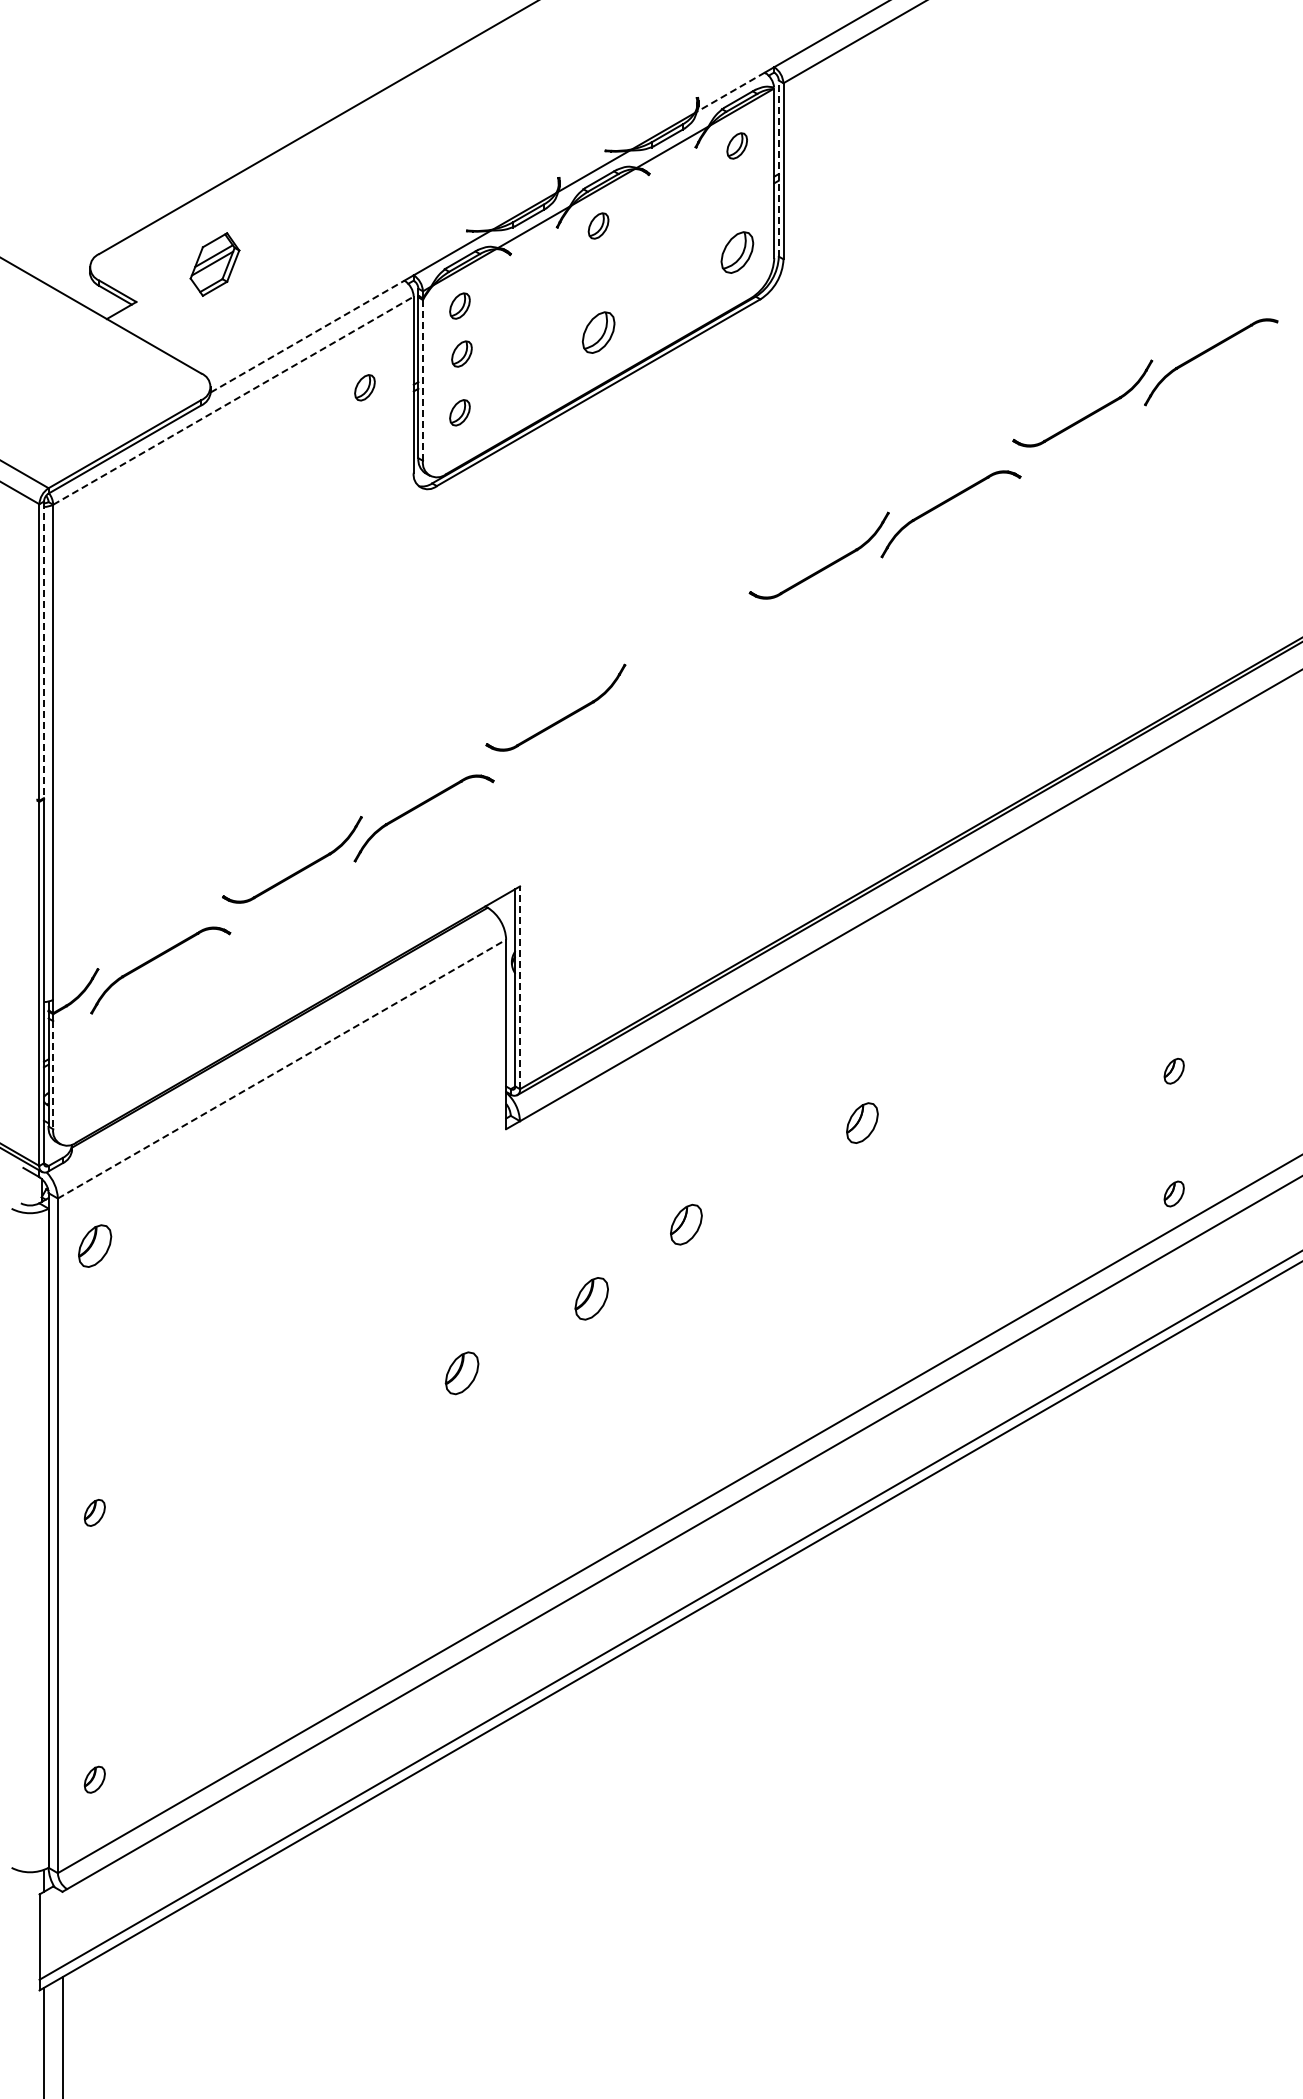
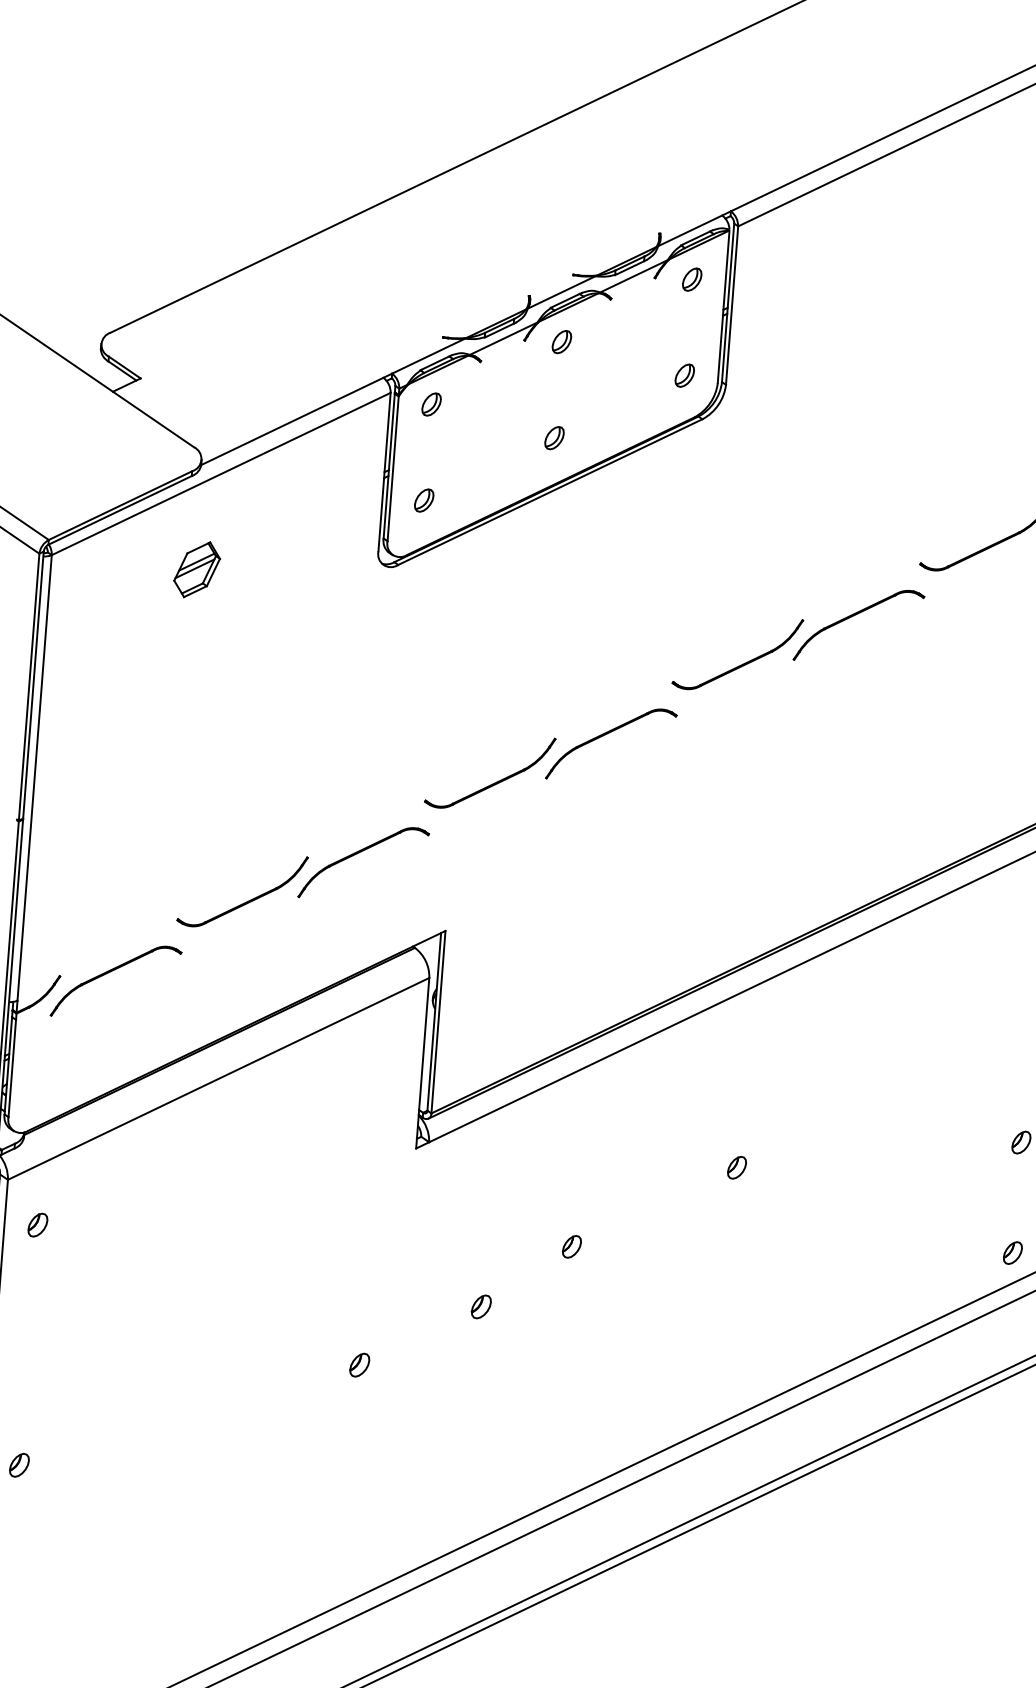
line: (730, 92) -> (689, 231), dashed -> solid
line: (778, 168) -> (727, 302), dashed -> solid
part: (736, 252) -> (684, 375), size x0.62
part: (214, 264) -> (196, 569), moved
part: (598, 332) -> (554, 437), size x0.62
line: (307, 336) -> (292, 421), dashed -> solid
part: (461, 353) -> (429, 447), removed
line: (422, 380) -> (392, 468), dashed -> solid
part: (364, 387) -> (340, 471), removed
line: (233, 400) -> (221, 473), dashed -> solid
line: (43, 650) -> (32, 685), dashed -> solid
part: (682, 655) -> (607, 734), added
line: (520, 987) -> (438, 1021), dashed -> solid
line: (282, 1069) -> (219, 1079), dashed -> solid
line: (53, 1075) -> (12, 1068), dashed -> solid
part: (861, 1123) -> (736, 1167), size x0.62
part: (686, 1224) -> (571, 1246), size x0.62
part: (94, 1245) -> (37, 1224), size x0.62
part: (591, 1298) -> (481, 1306), size x0.62
part: (462, 1373) -> (359, 1365), size x0.62

